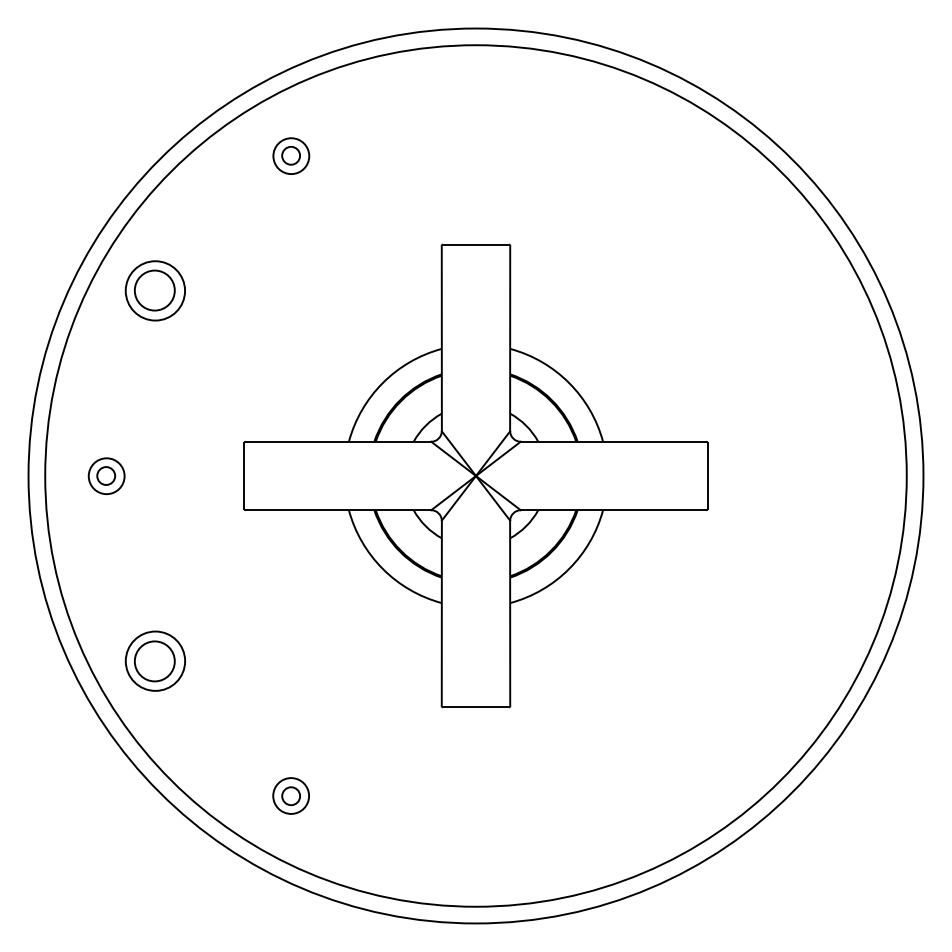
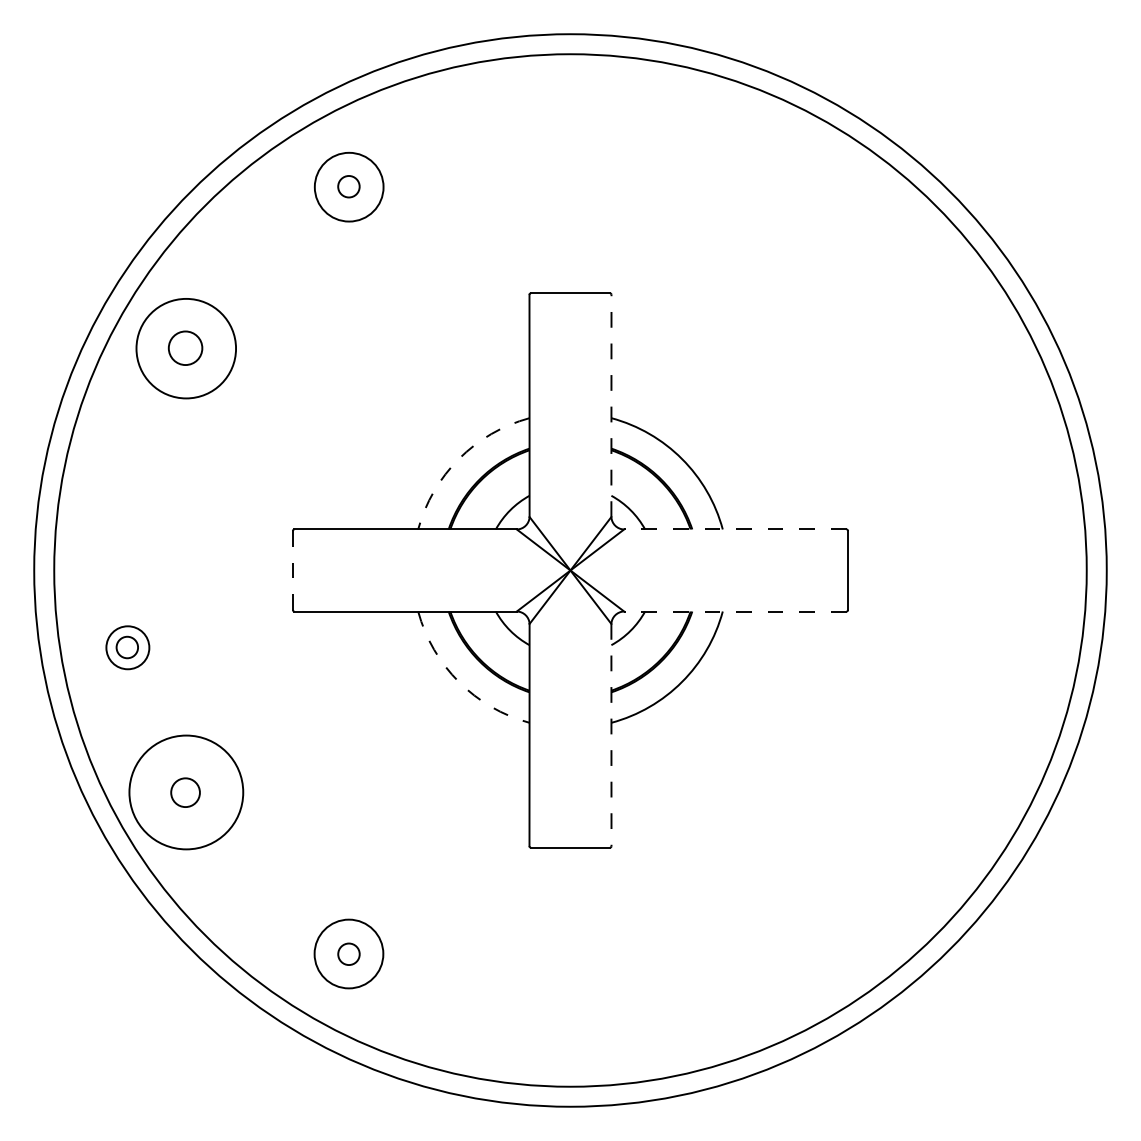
circle: (290, 155) -> (348, 186), size x1.6
circle: (154, 290) -> (185, 348), size x0.7
circle: (154, 290) -> (185, 348), size x1.4
line: (510, 338) -> (611, 405), solid -> dashed
arc: (382, 382) -> (458, 458), solid -> dashed
line: (612, 441) -> (734, 529), solid -> dashed
part: (106, 476) -> (127, 647), moved
line: (244, 476) -> (292, 570), solid -> dashed
line: (612, 510) -> (734, 611), solid -> dashed
arc: (382, 569) -> (458, 682), solid -> dashed
line: (510, 613) -> (611, 735), solid -> dashed
circle: (154, 661) -> (185, 792), size x0.6
circle: (154, 661) -> (185, 792), size x1.6
circle: (290, 795) -> (348, 953), size x1.6

